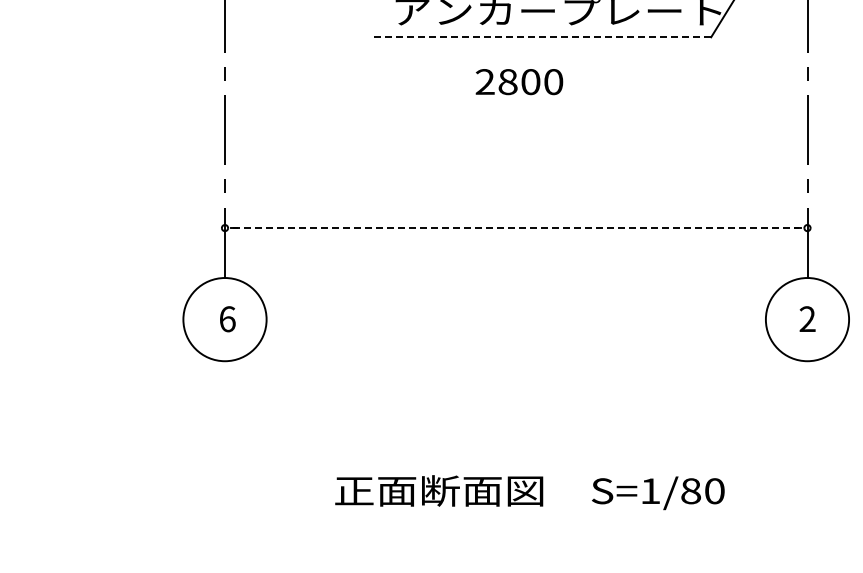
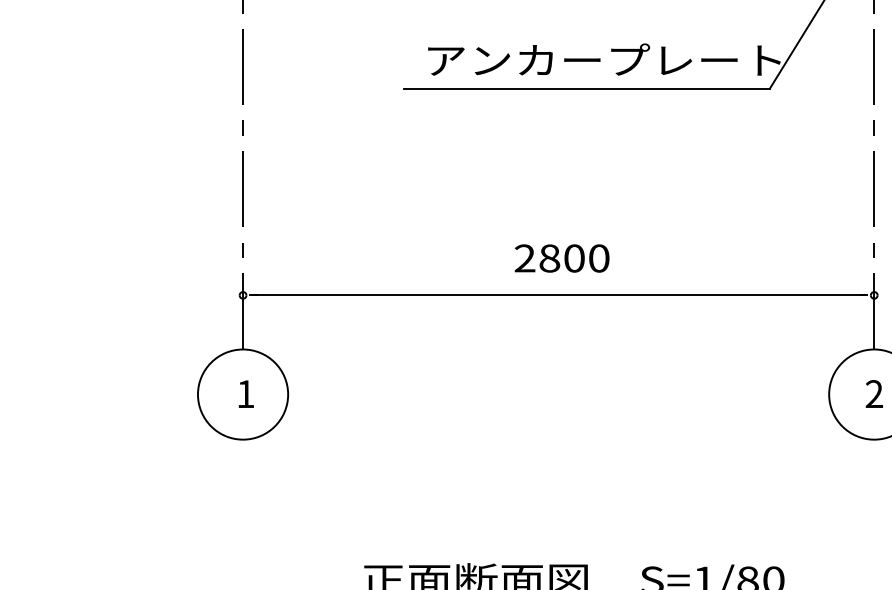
line: (542, 37) -> (587, 88), dashed -> solid
text: (519, 82) -> (562, 258), moved
line: (516, 228) -> (558, 295), dashed -> solid
text: (227, 319) -> (245, 394), 6 -> 1

